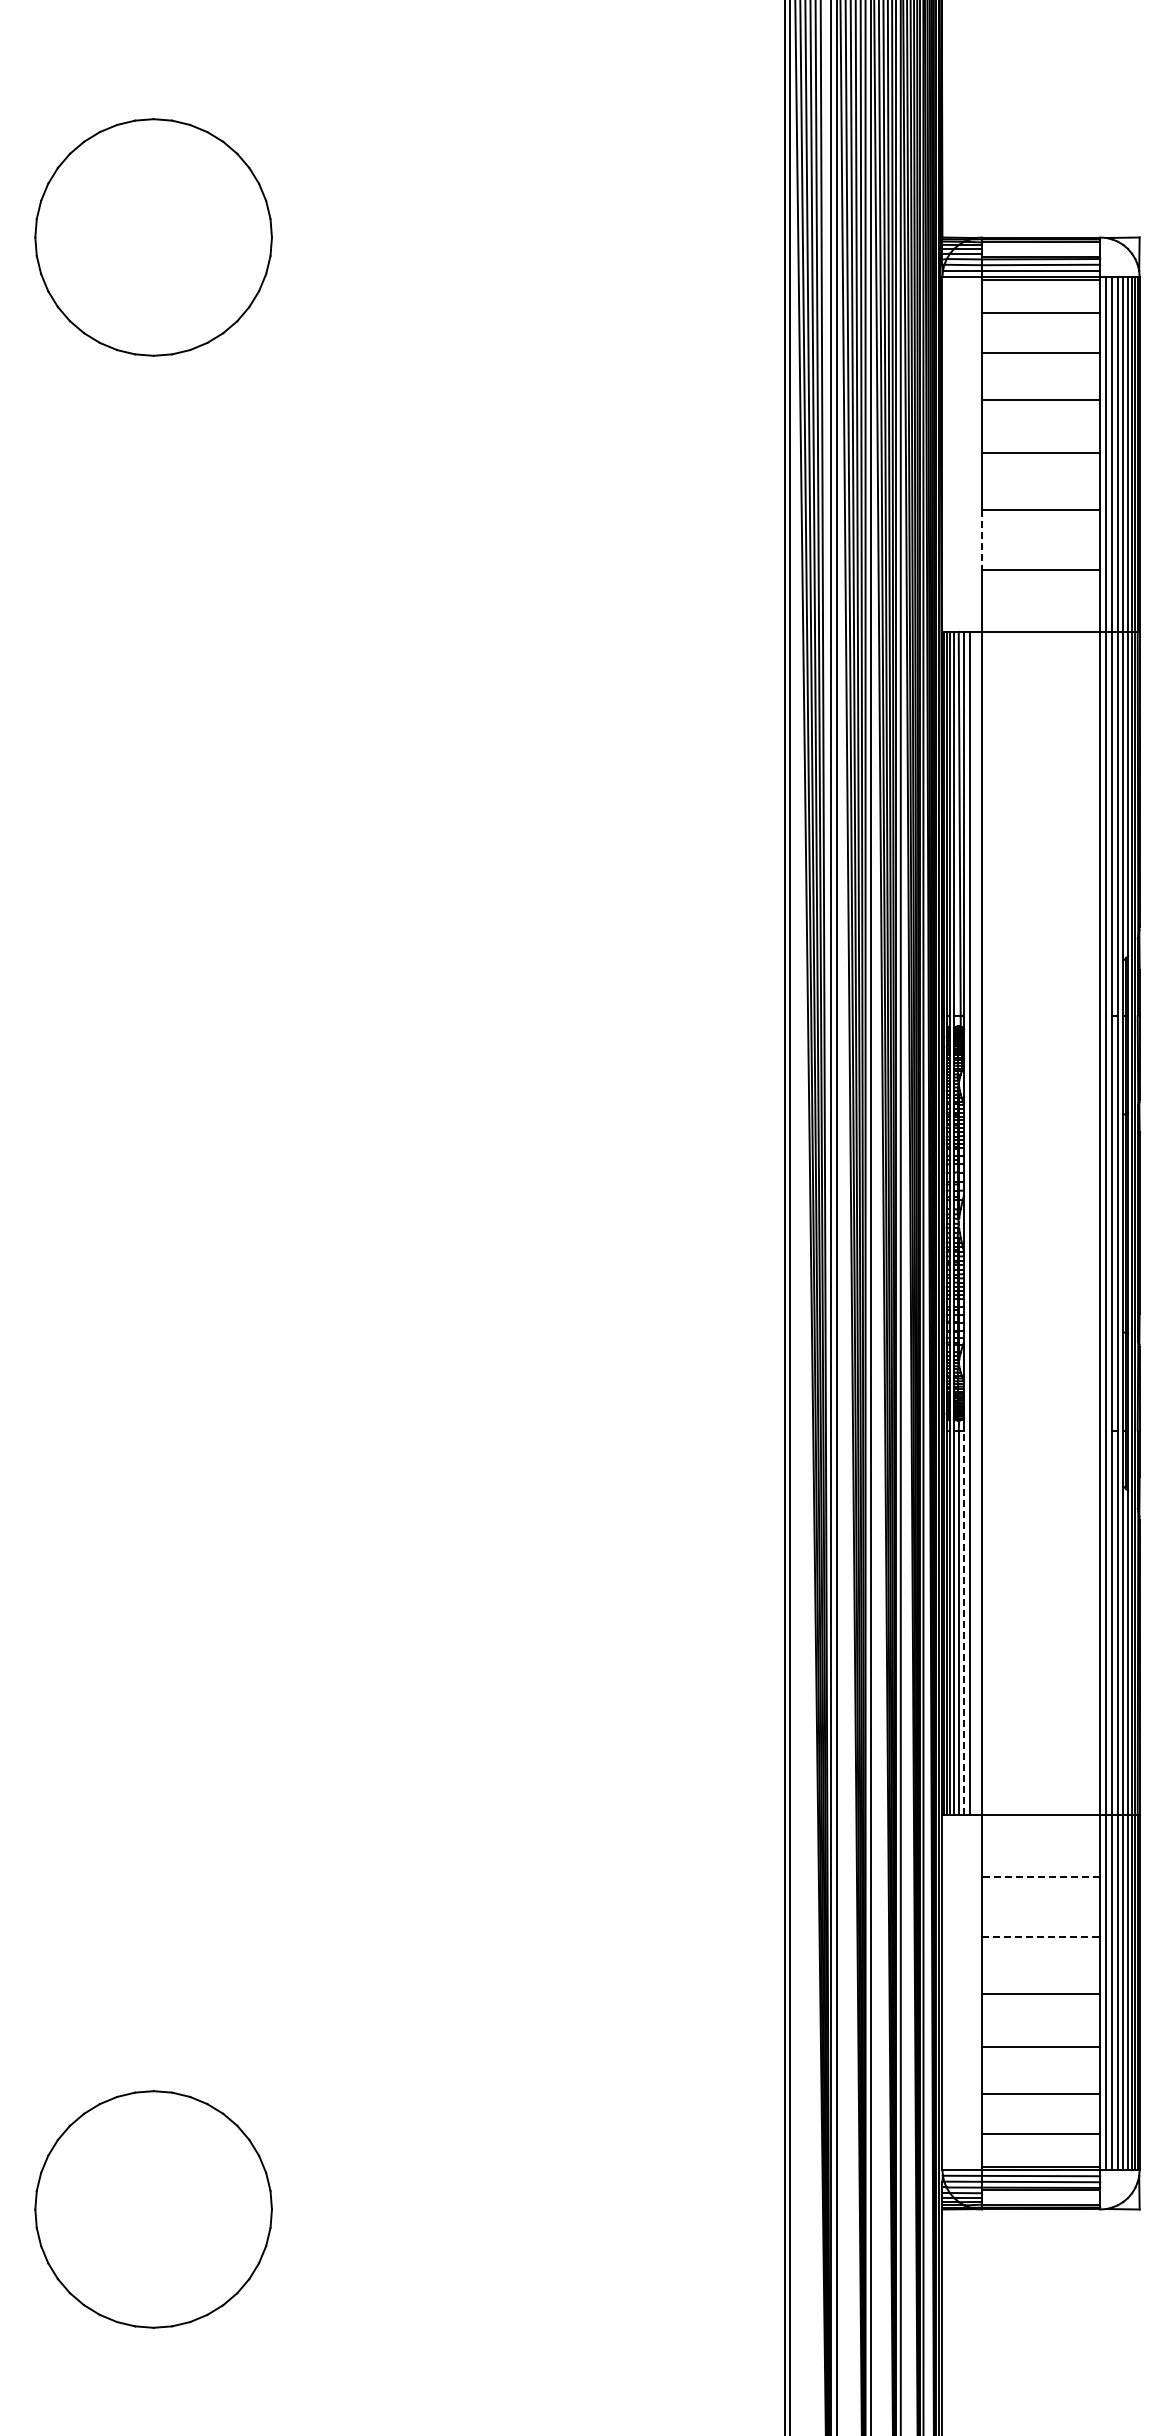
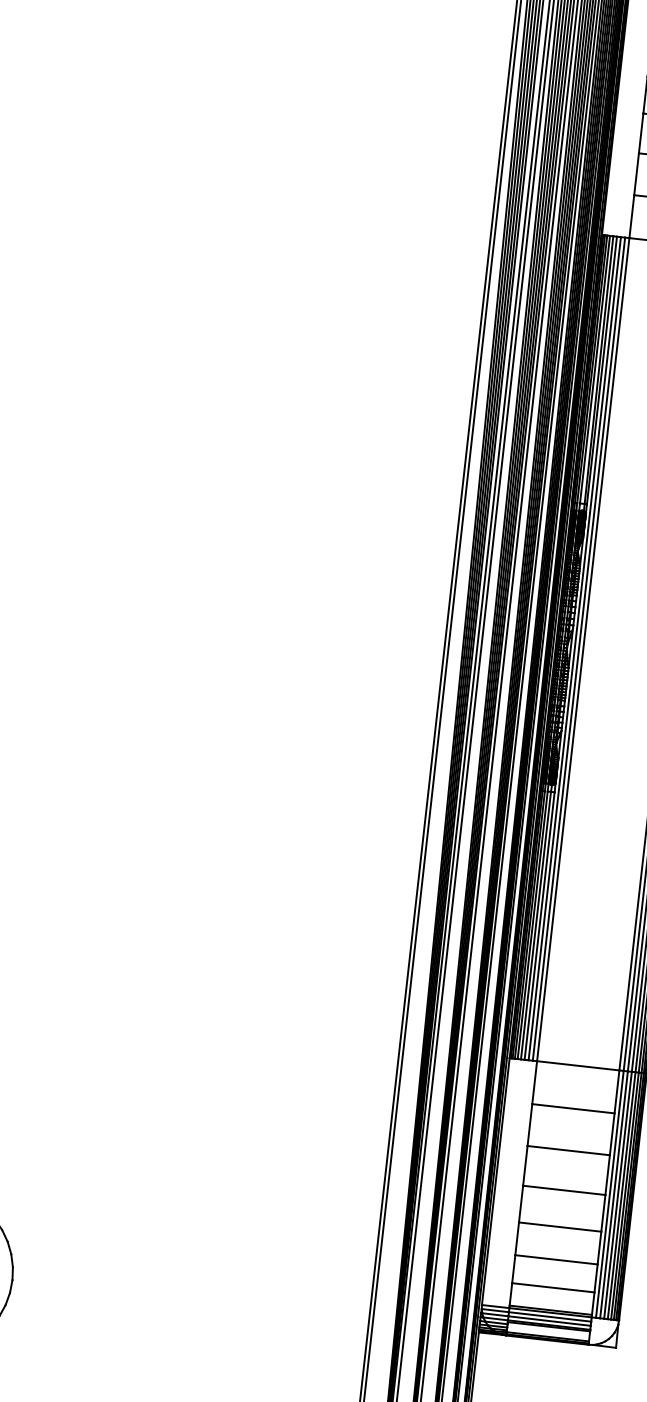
line: (981, 540) -> (636, 174), dashed -> solid
line: (975, 1223) -> (578, 649), added
line: (963, 1622) -> (539, 925), dashed -> solid
line: (1040, 1876) -> (573, 1108), dashed -> solid
line: (1041, 1937) -> (569, 1150), dashed -> solid

